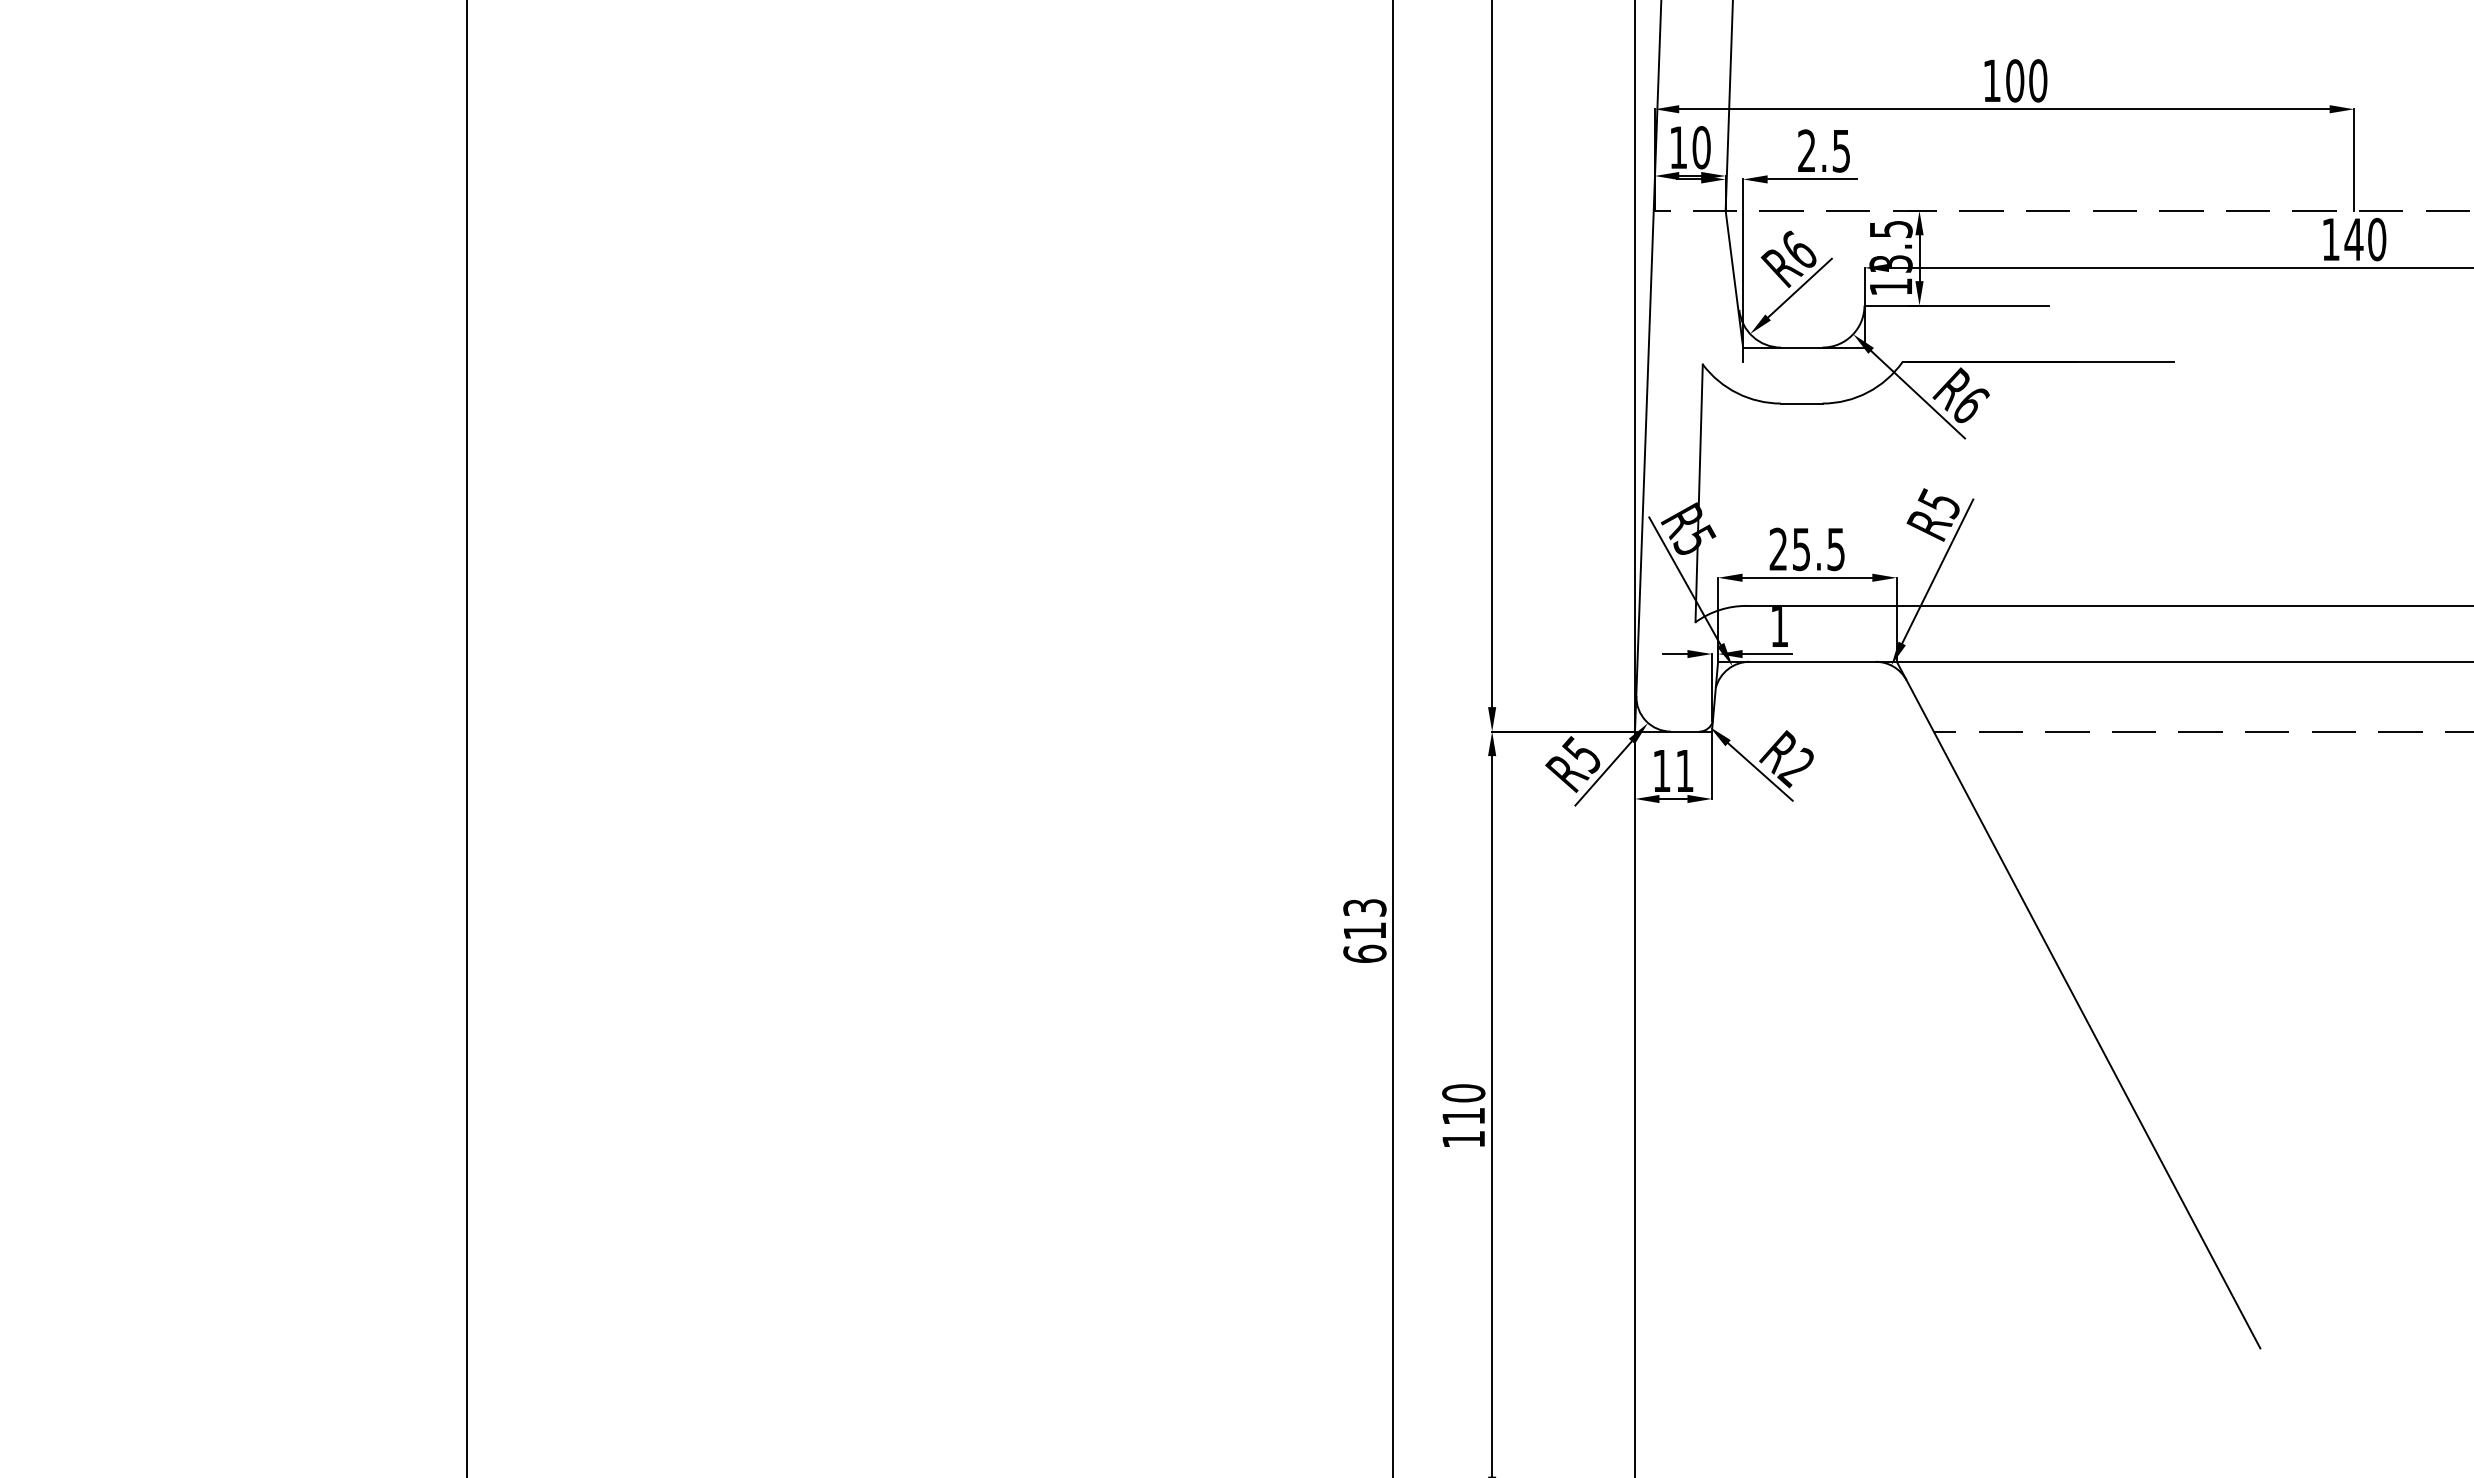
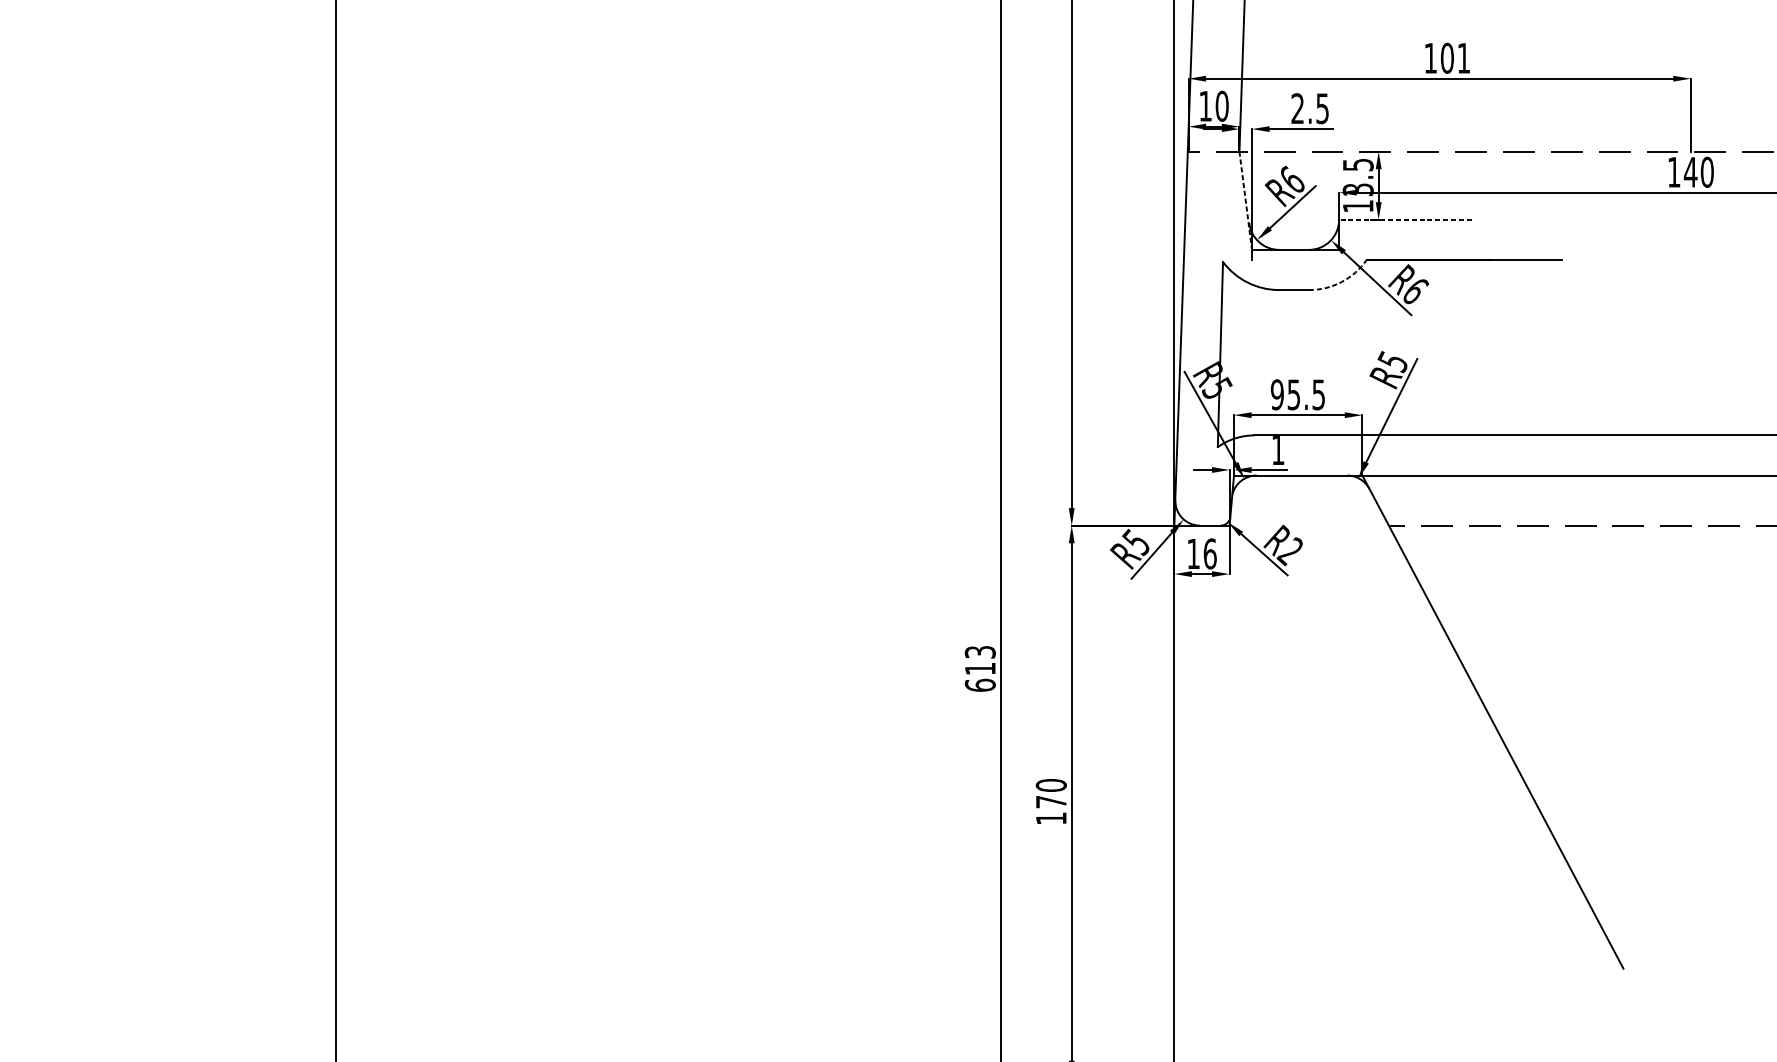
text: (2038, 80) -> (1464, 58), 100 -> 101
line: (1734, 279) -> (1245, 200), solid -> dashed
line: (1956, 305) -> (1405, 219), solid -> dashed
arc: (1867, 392) -> (1341, 282), solid -> dashed
text: (1778, 549) -> (1277, 394), 25.5 -> 95.5
text: (1685, 770) -> (1210, 553), 11 -> 16
text: (1463, 1116) -> (1051, 802), 110 -> 170

